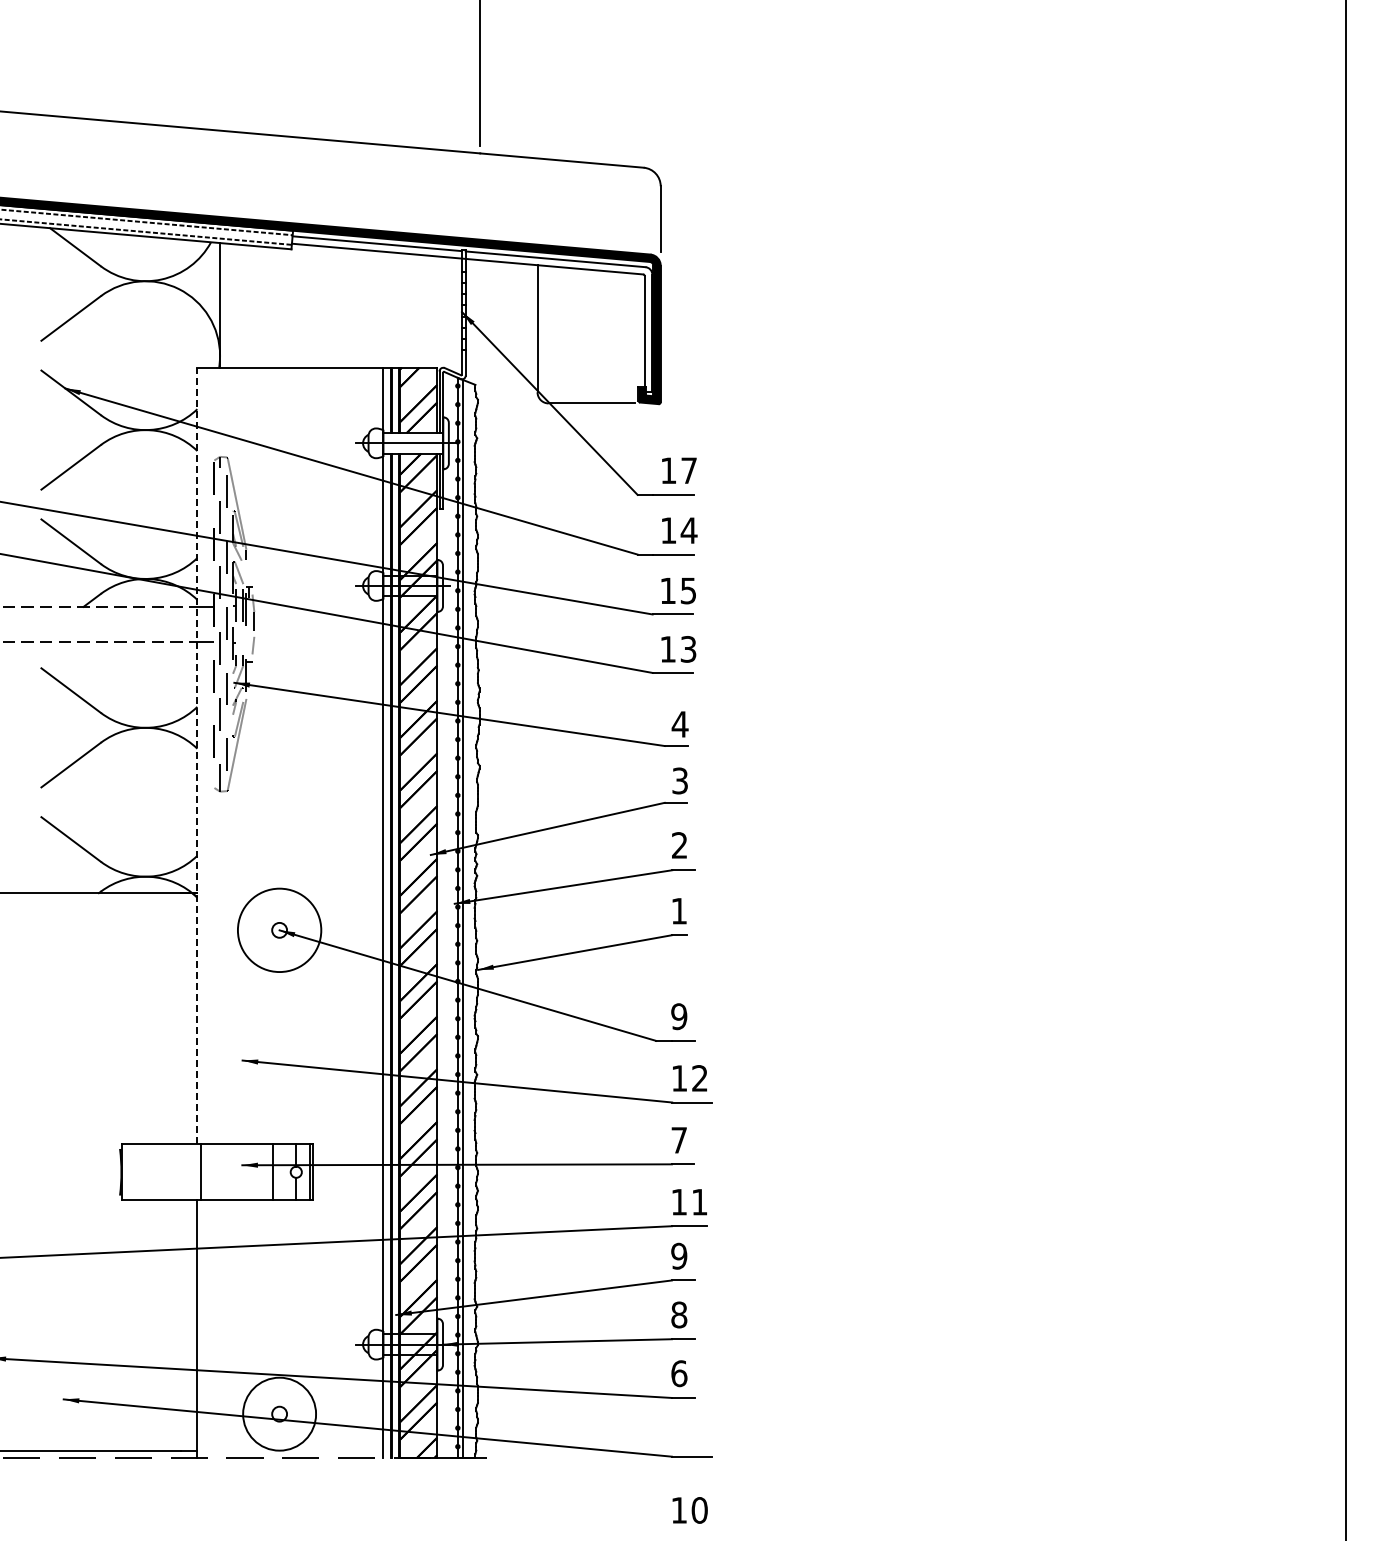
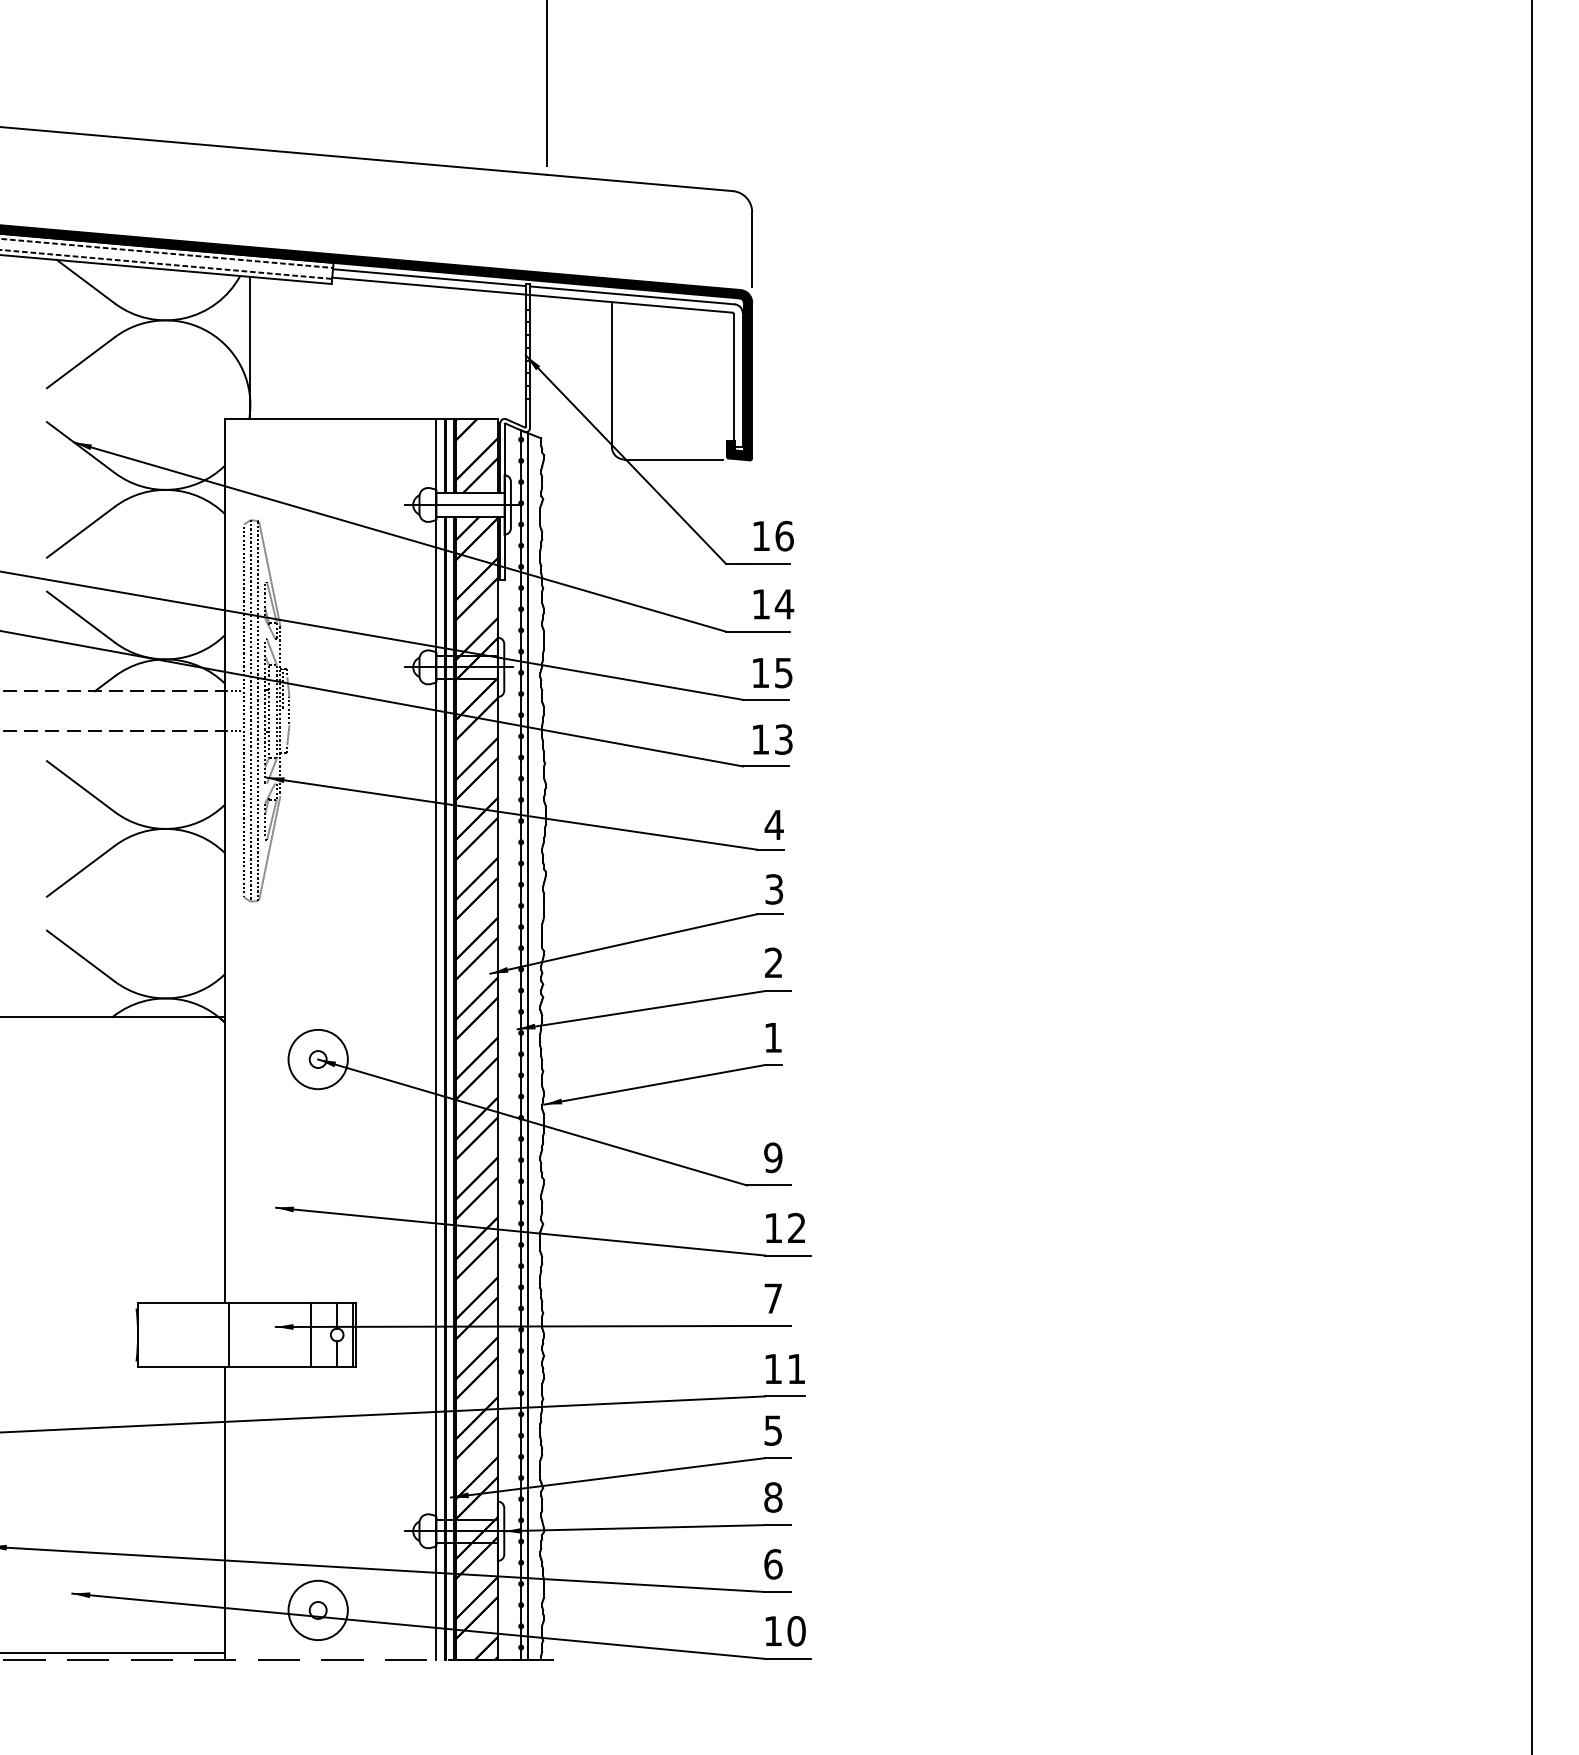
text: (689, 470) -> (784, 535), 17 -> 16
line: (197, 755) -> (224, 860), dashed -> solid
circle: (279, 930) -> (318, 1059), size x0.62
text: (679, 1255) -> (773, 1429), 9 -> 5
circle: (279, 1414) -> (318, 1610), size x0.71
text: (689, 1510) -> (784, 1631), moved

